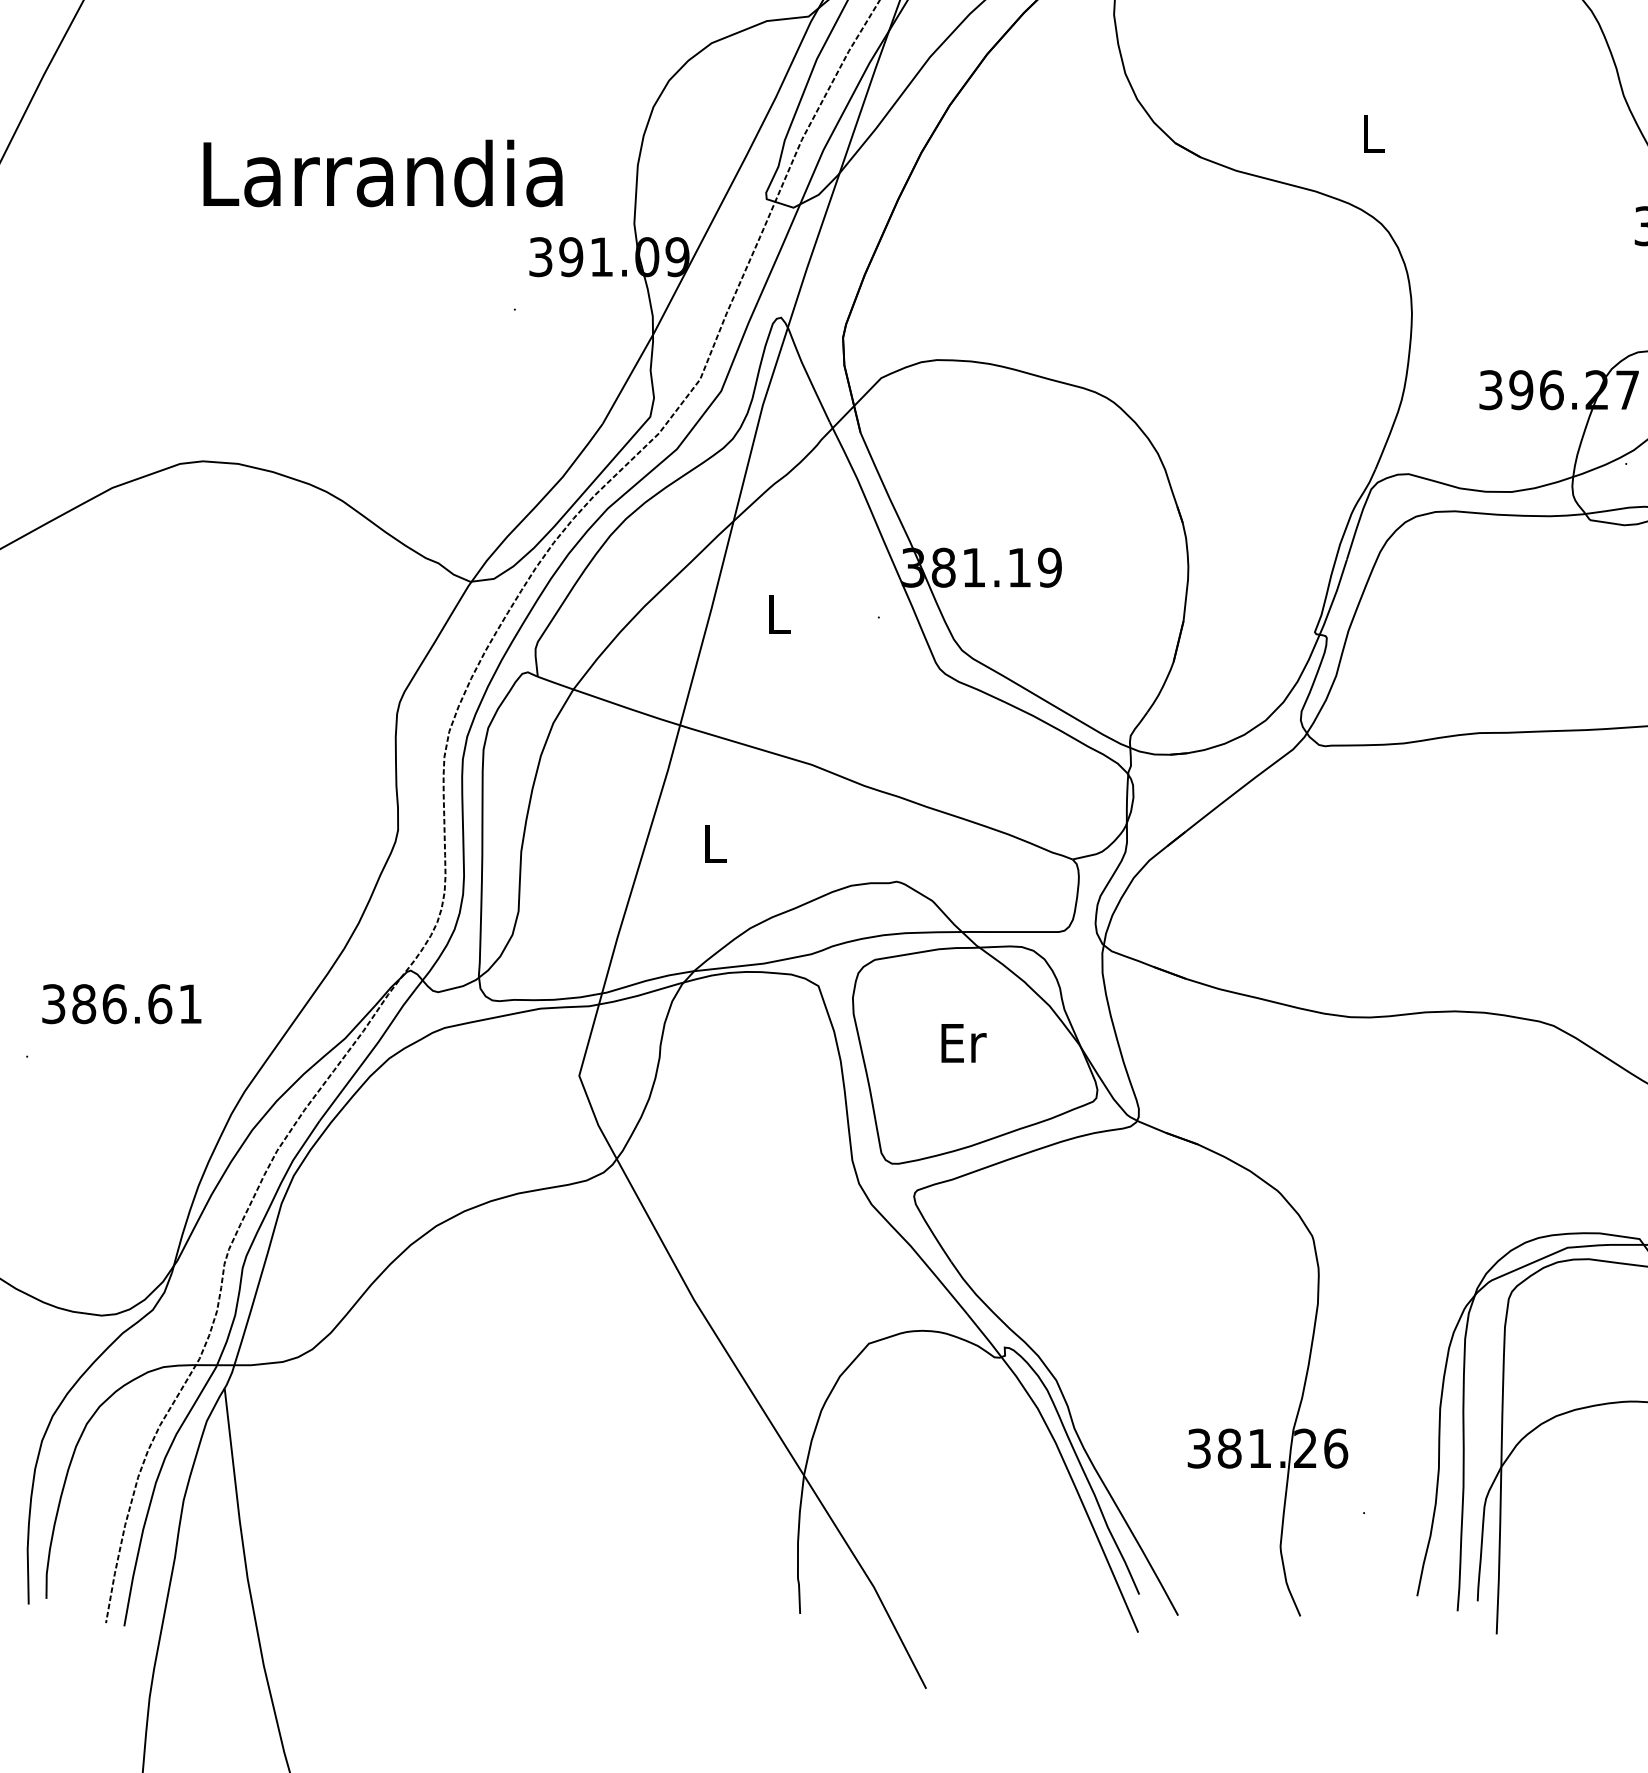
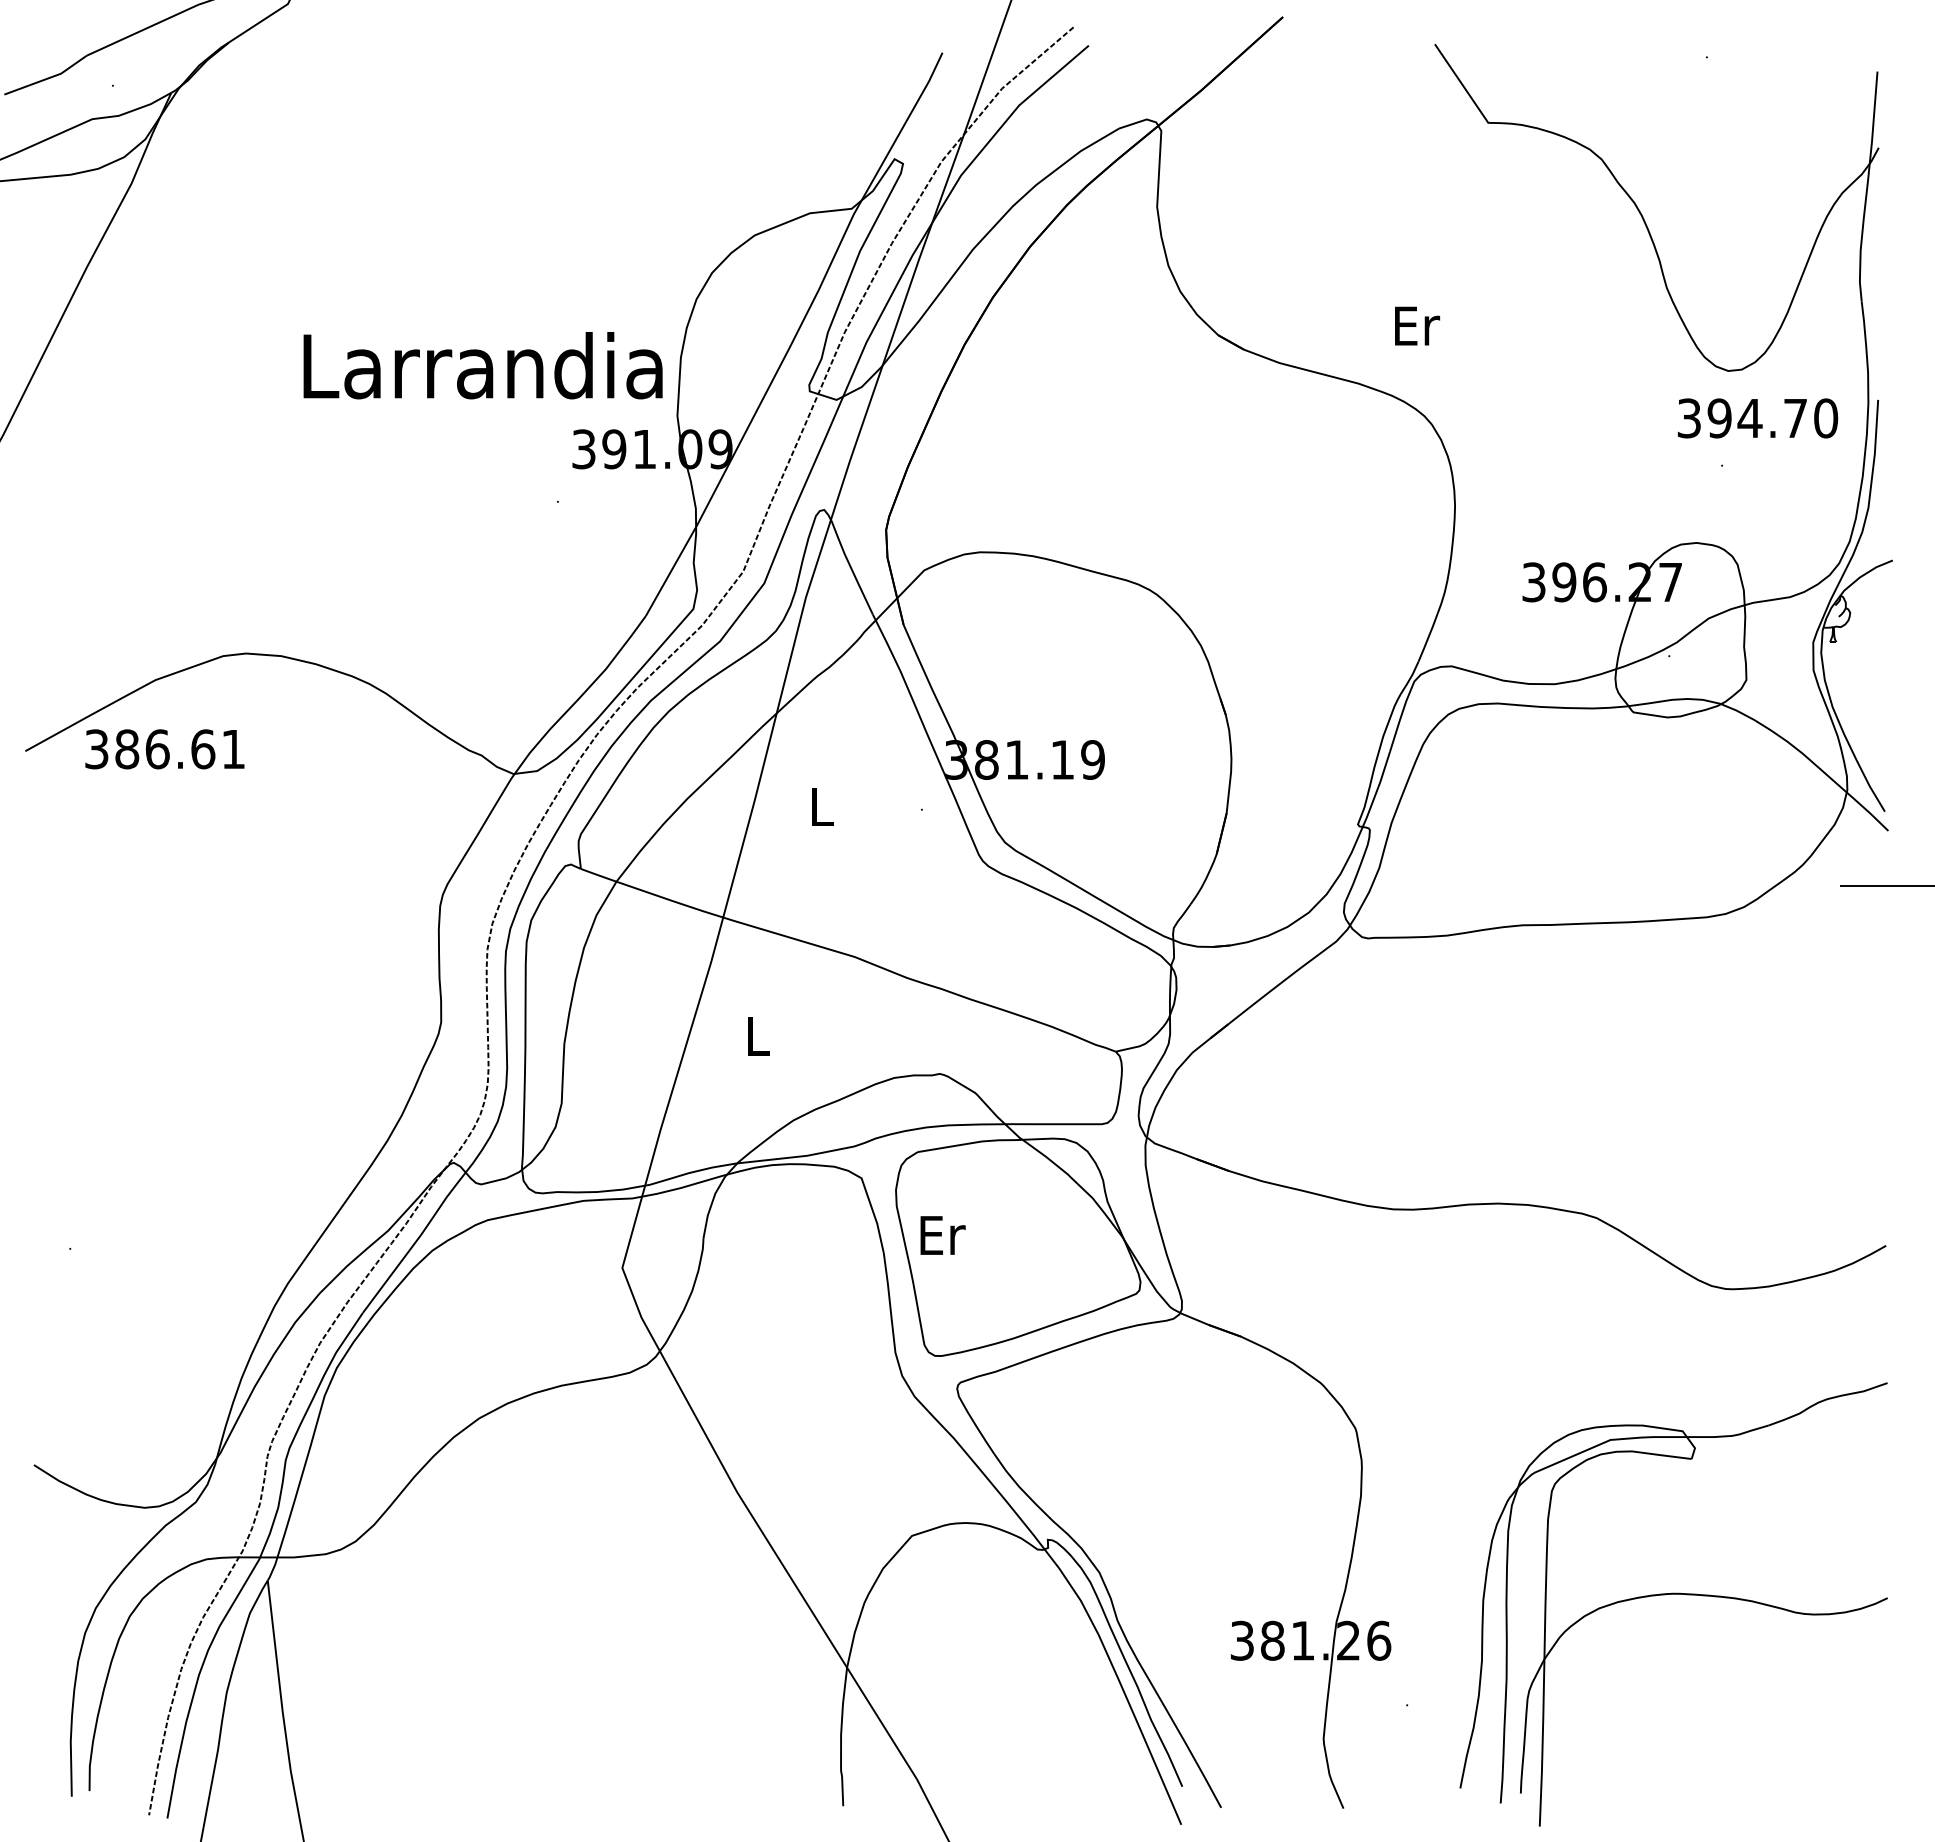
text: (1374, 133) -> (1417, 325), L -> Er
text: (382, 173) -> (482, 365), moved
text: (121, 1004) -> (164, 749), moved
text: (963, 1043) -> (942, 1235), moved

